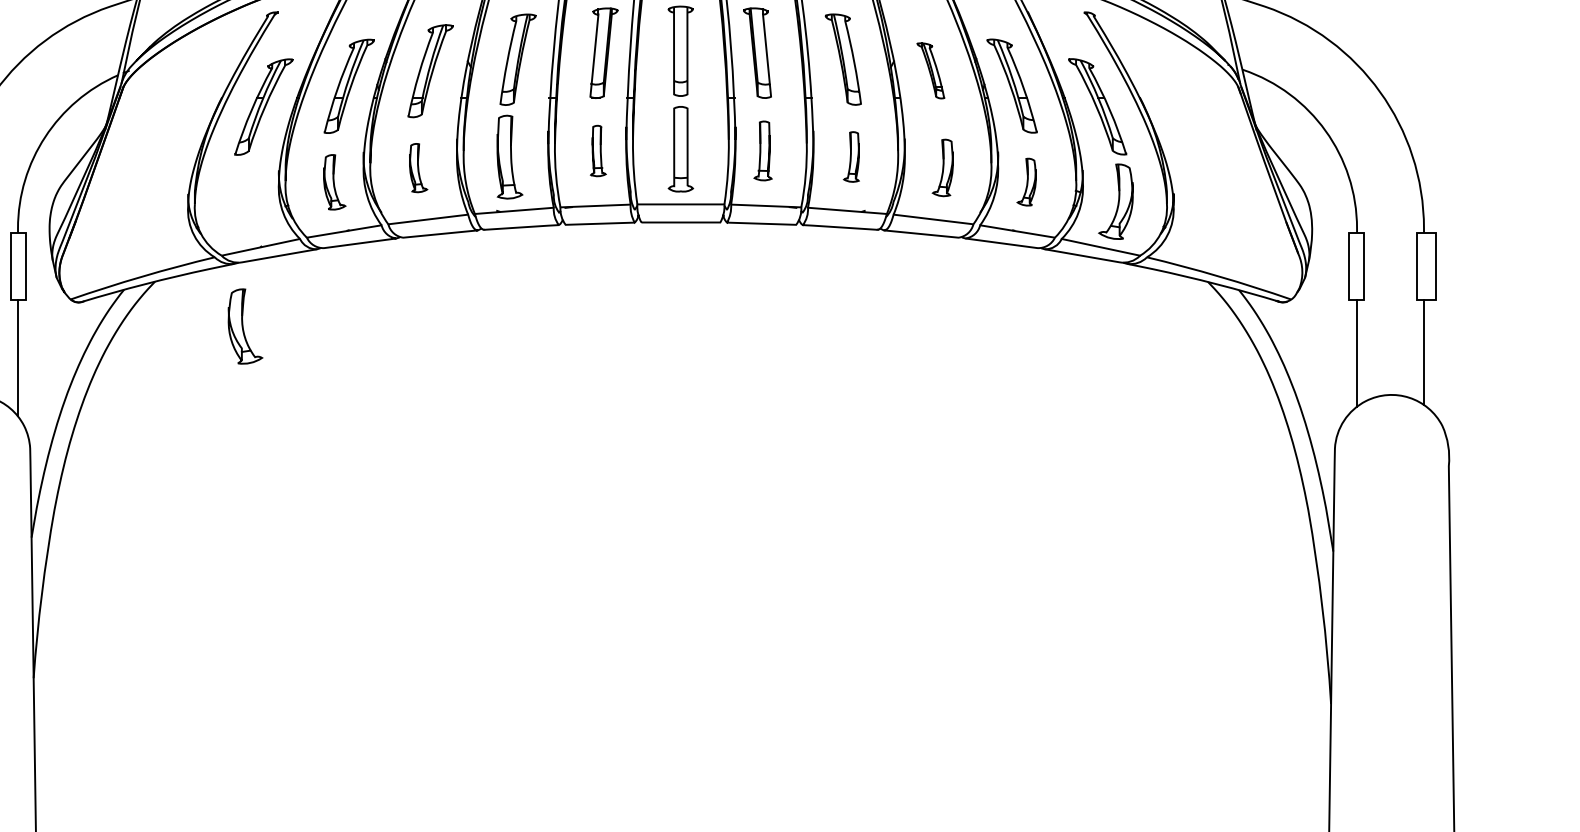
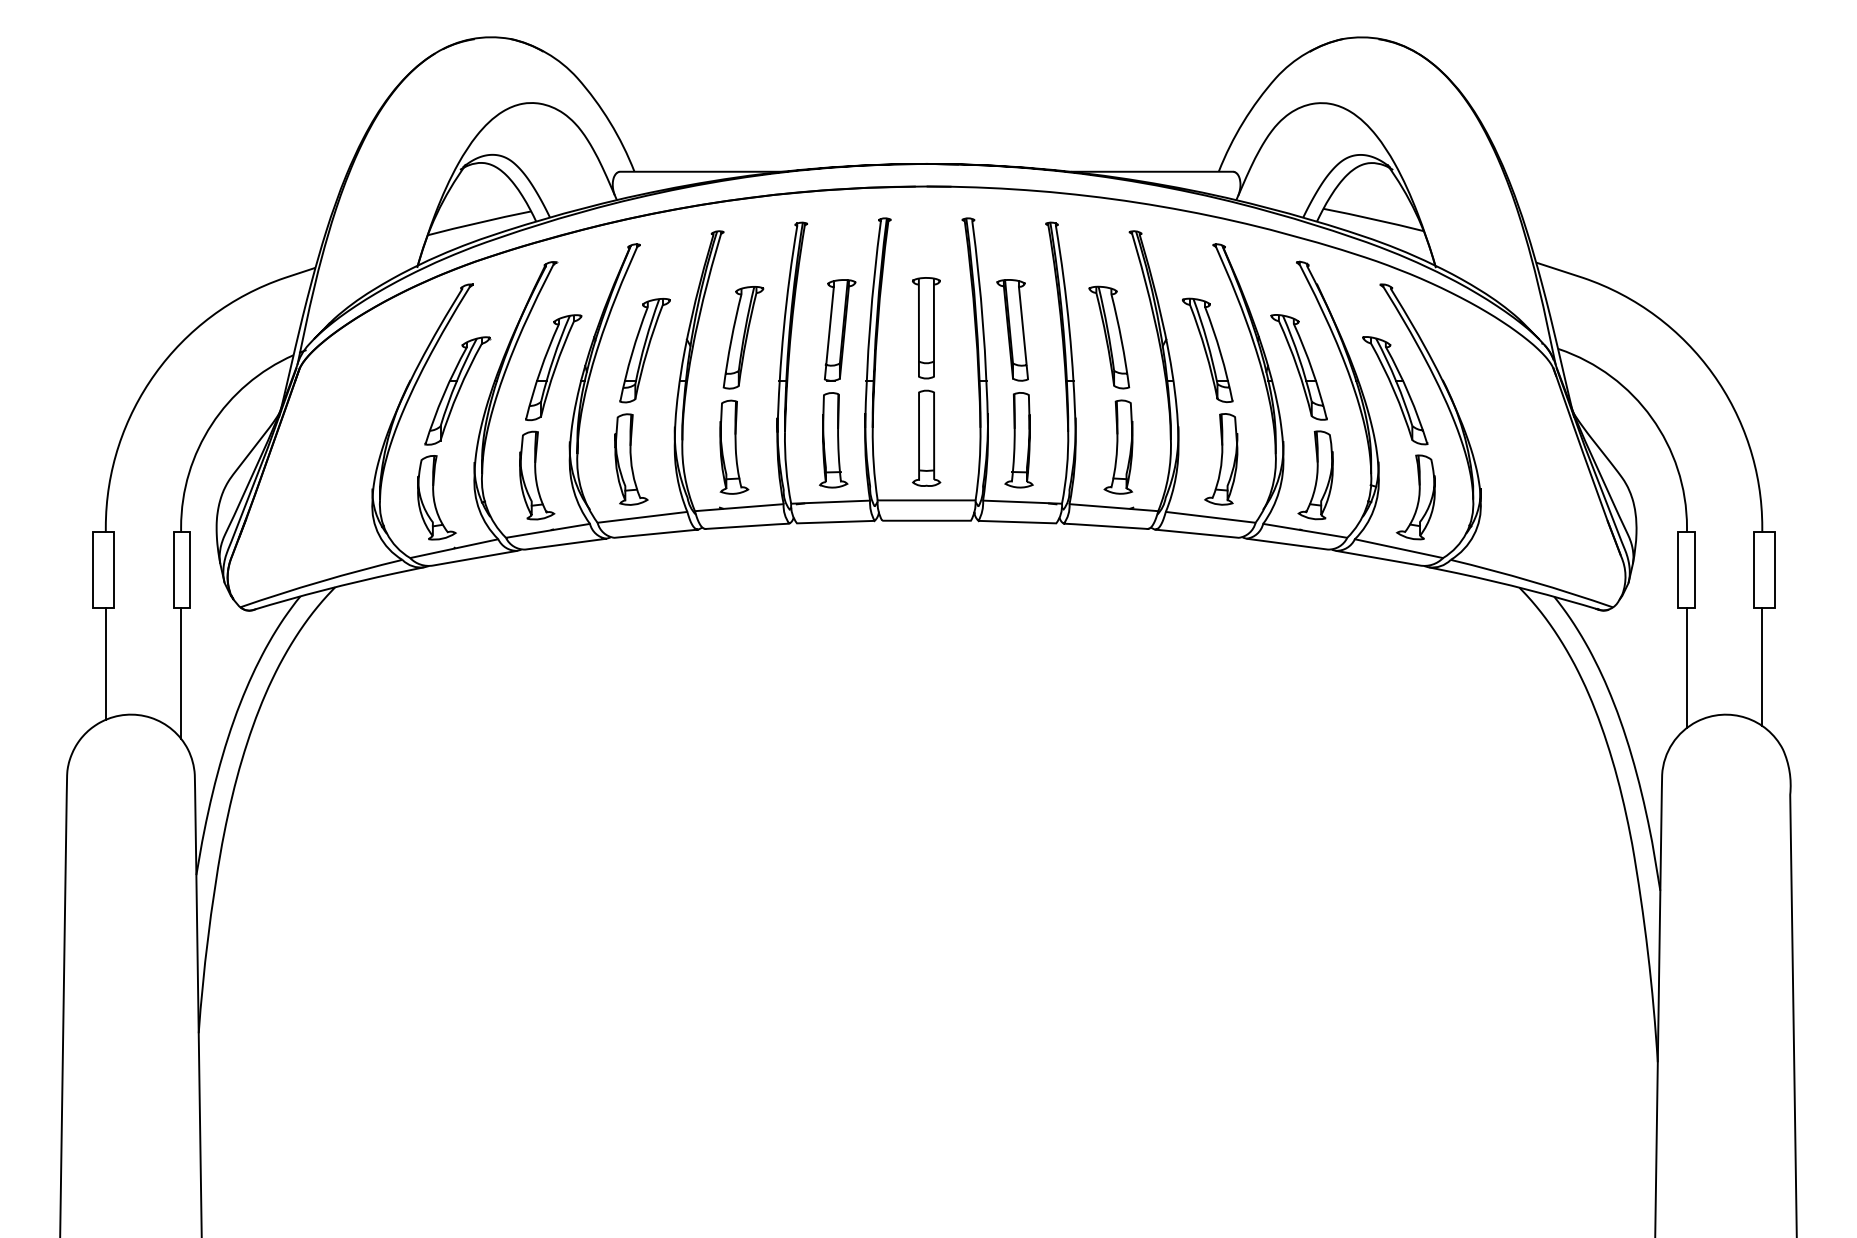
part: (930, 70) -> (1207, 349), size x1.67
part: (598, 151) -> (833, 440), size x1.67
part: (762, 151) -> (1018, 440), size x1.43
part: (851, 156) -> (1118, 446), size x1.67
part: (418, 168) -> (631, 459), size x1.67
part: (943, 168) -> (1221, 459), size x1.43
part: (334, 182) -> (537, 475), size x1.43
part: (1026, 182) -> (1315, 475), size x1.67
part: (245, 326) -> (436, 497), moved

